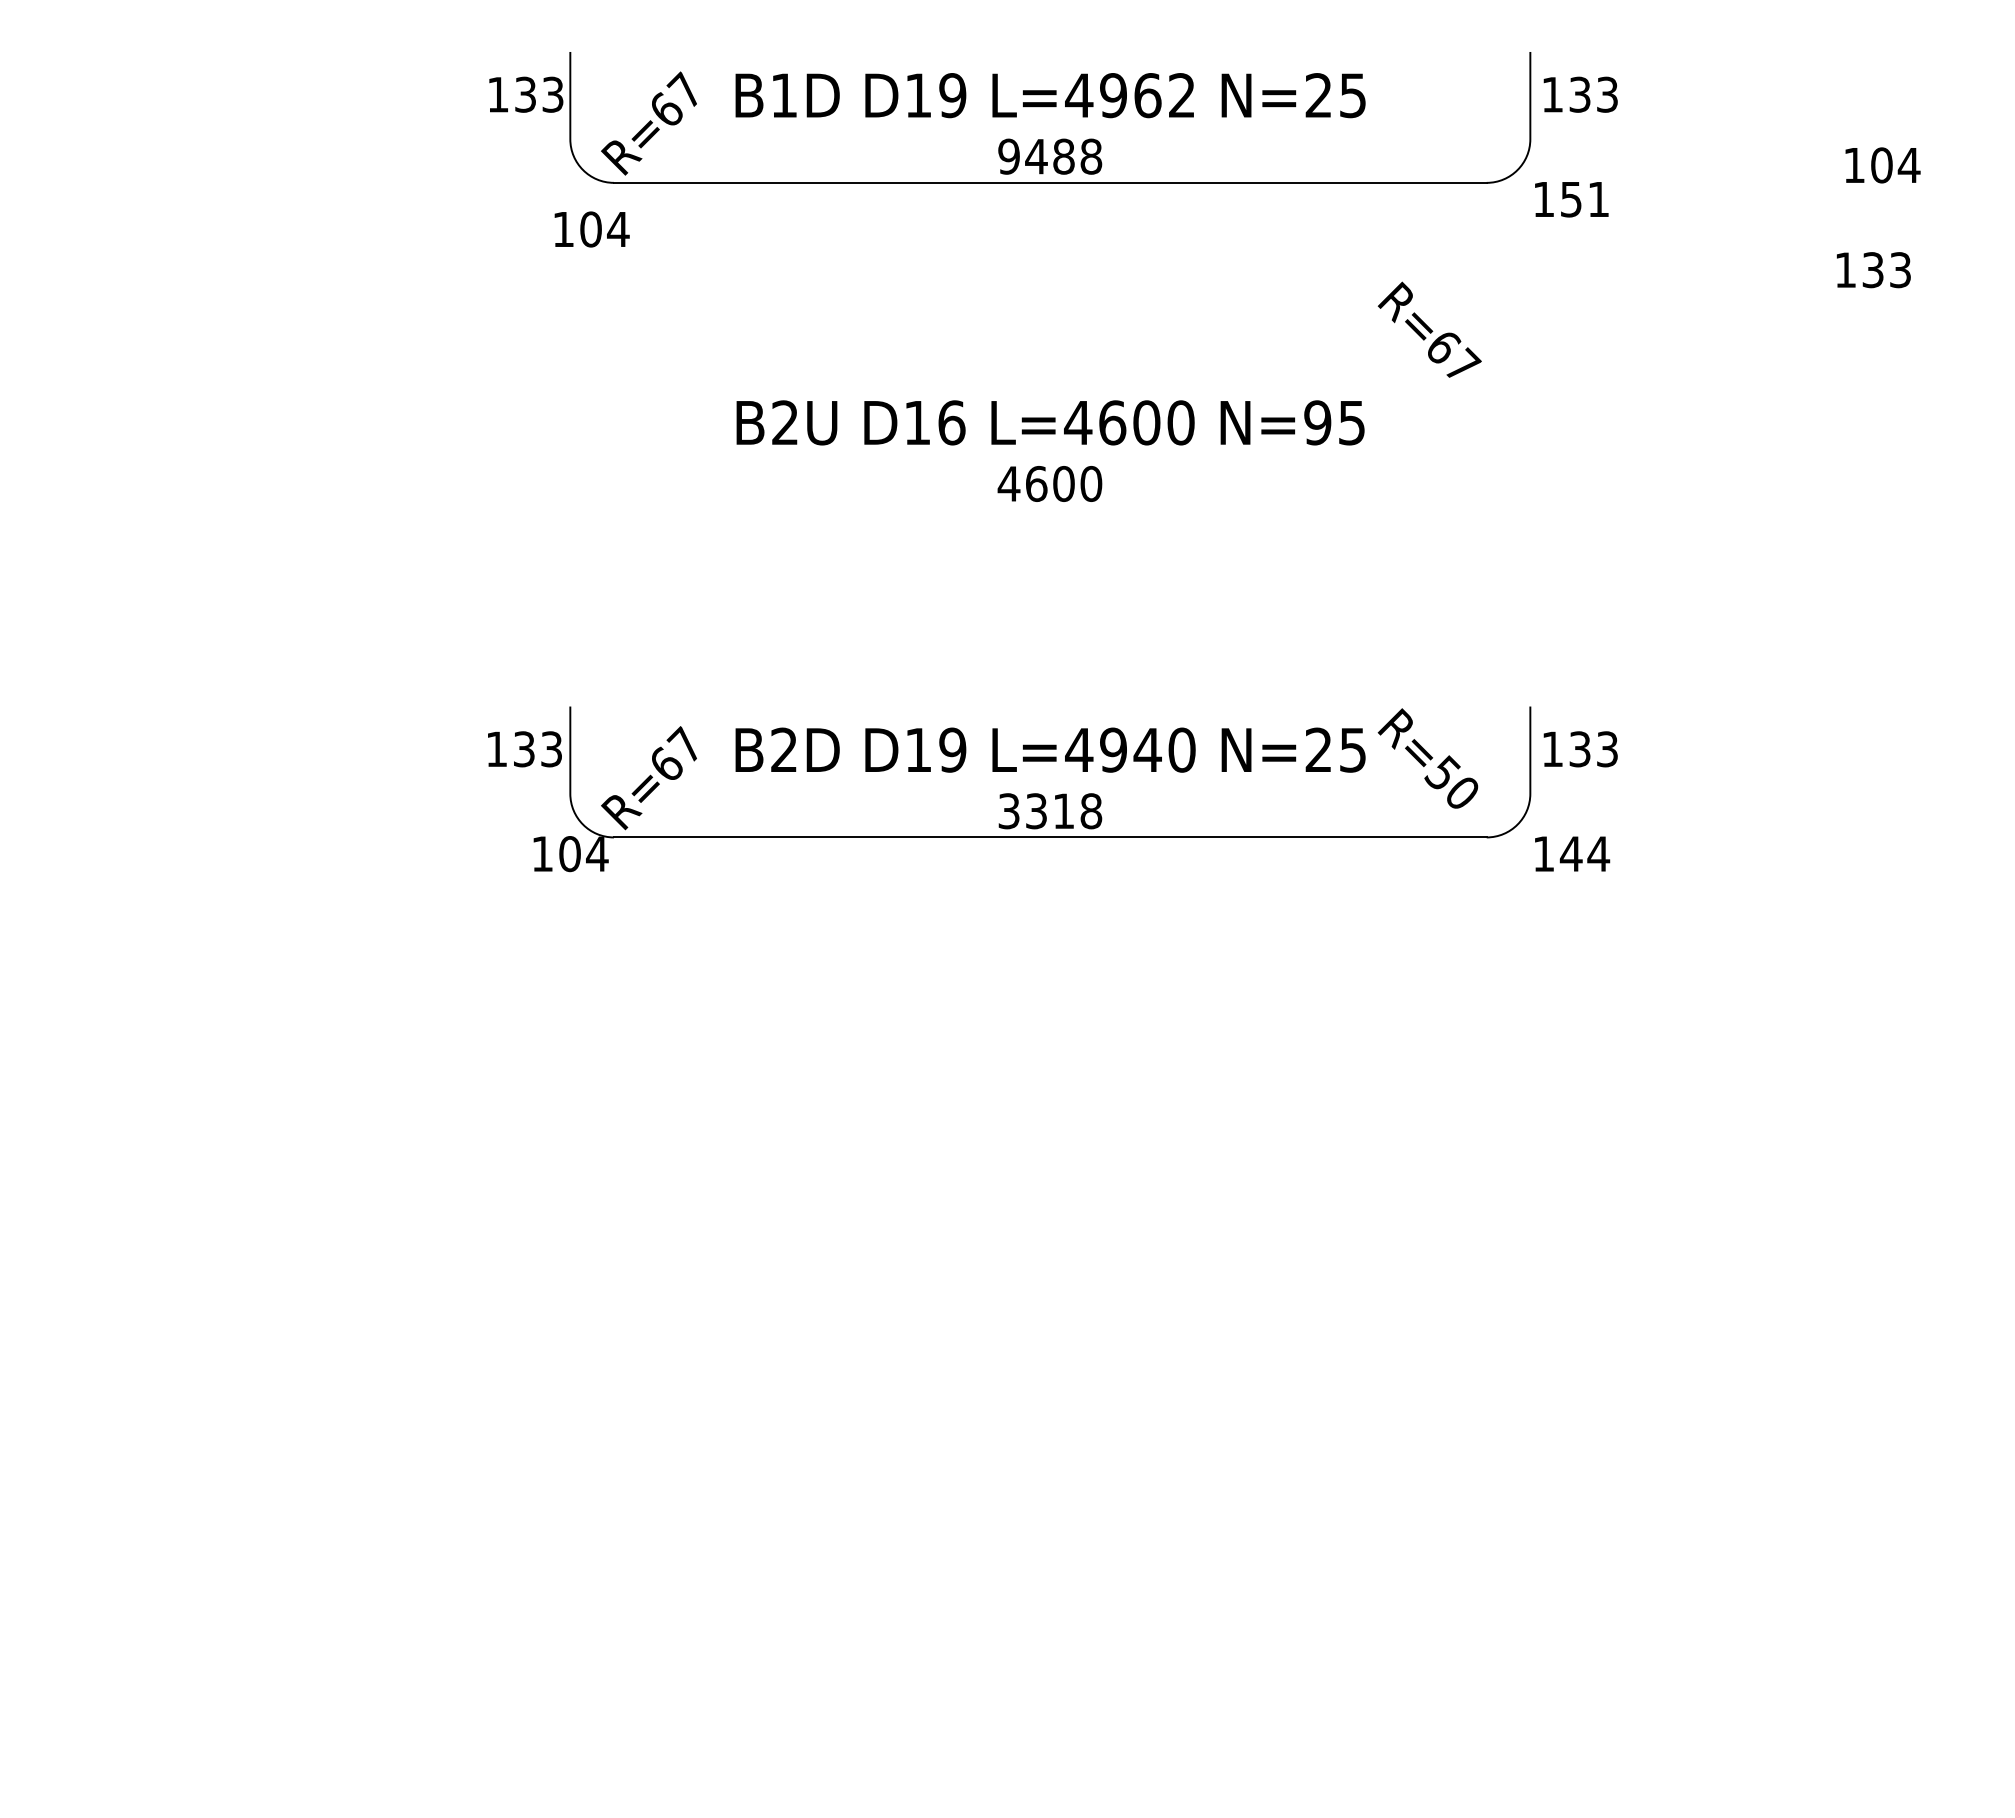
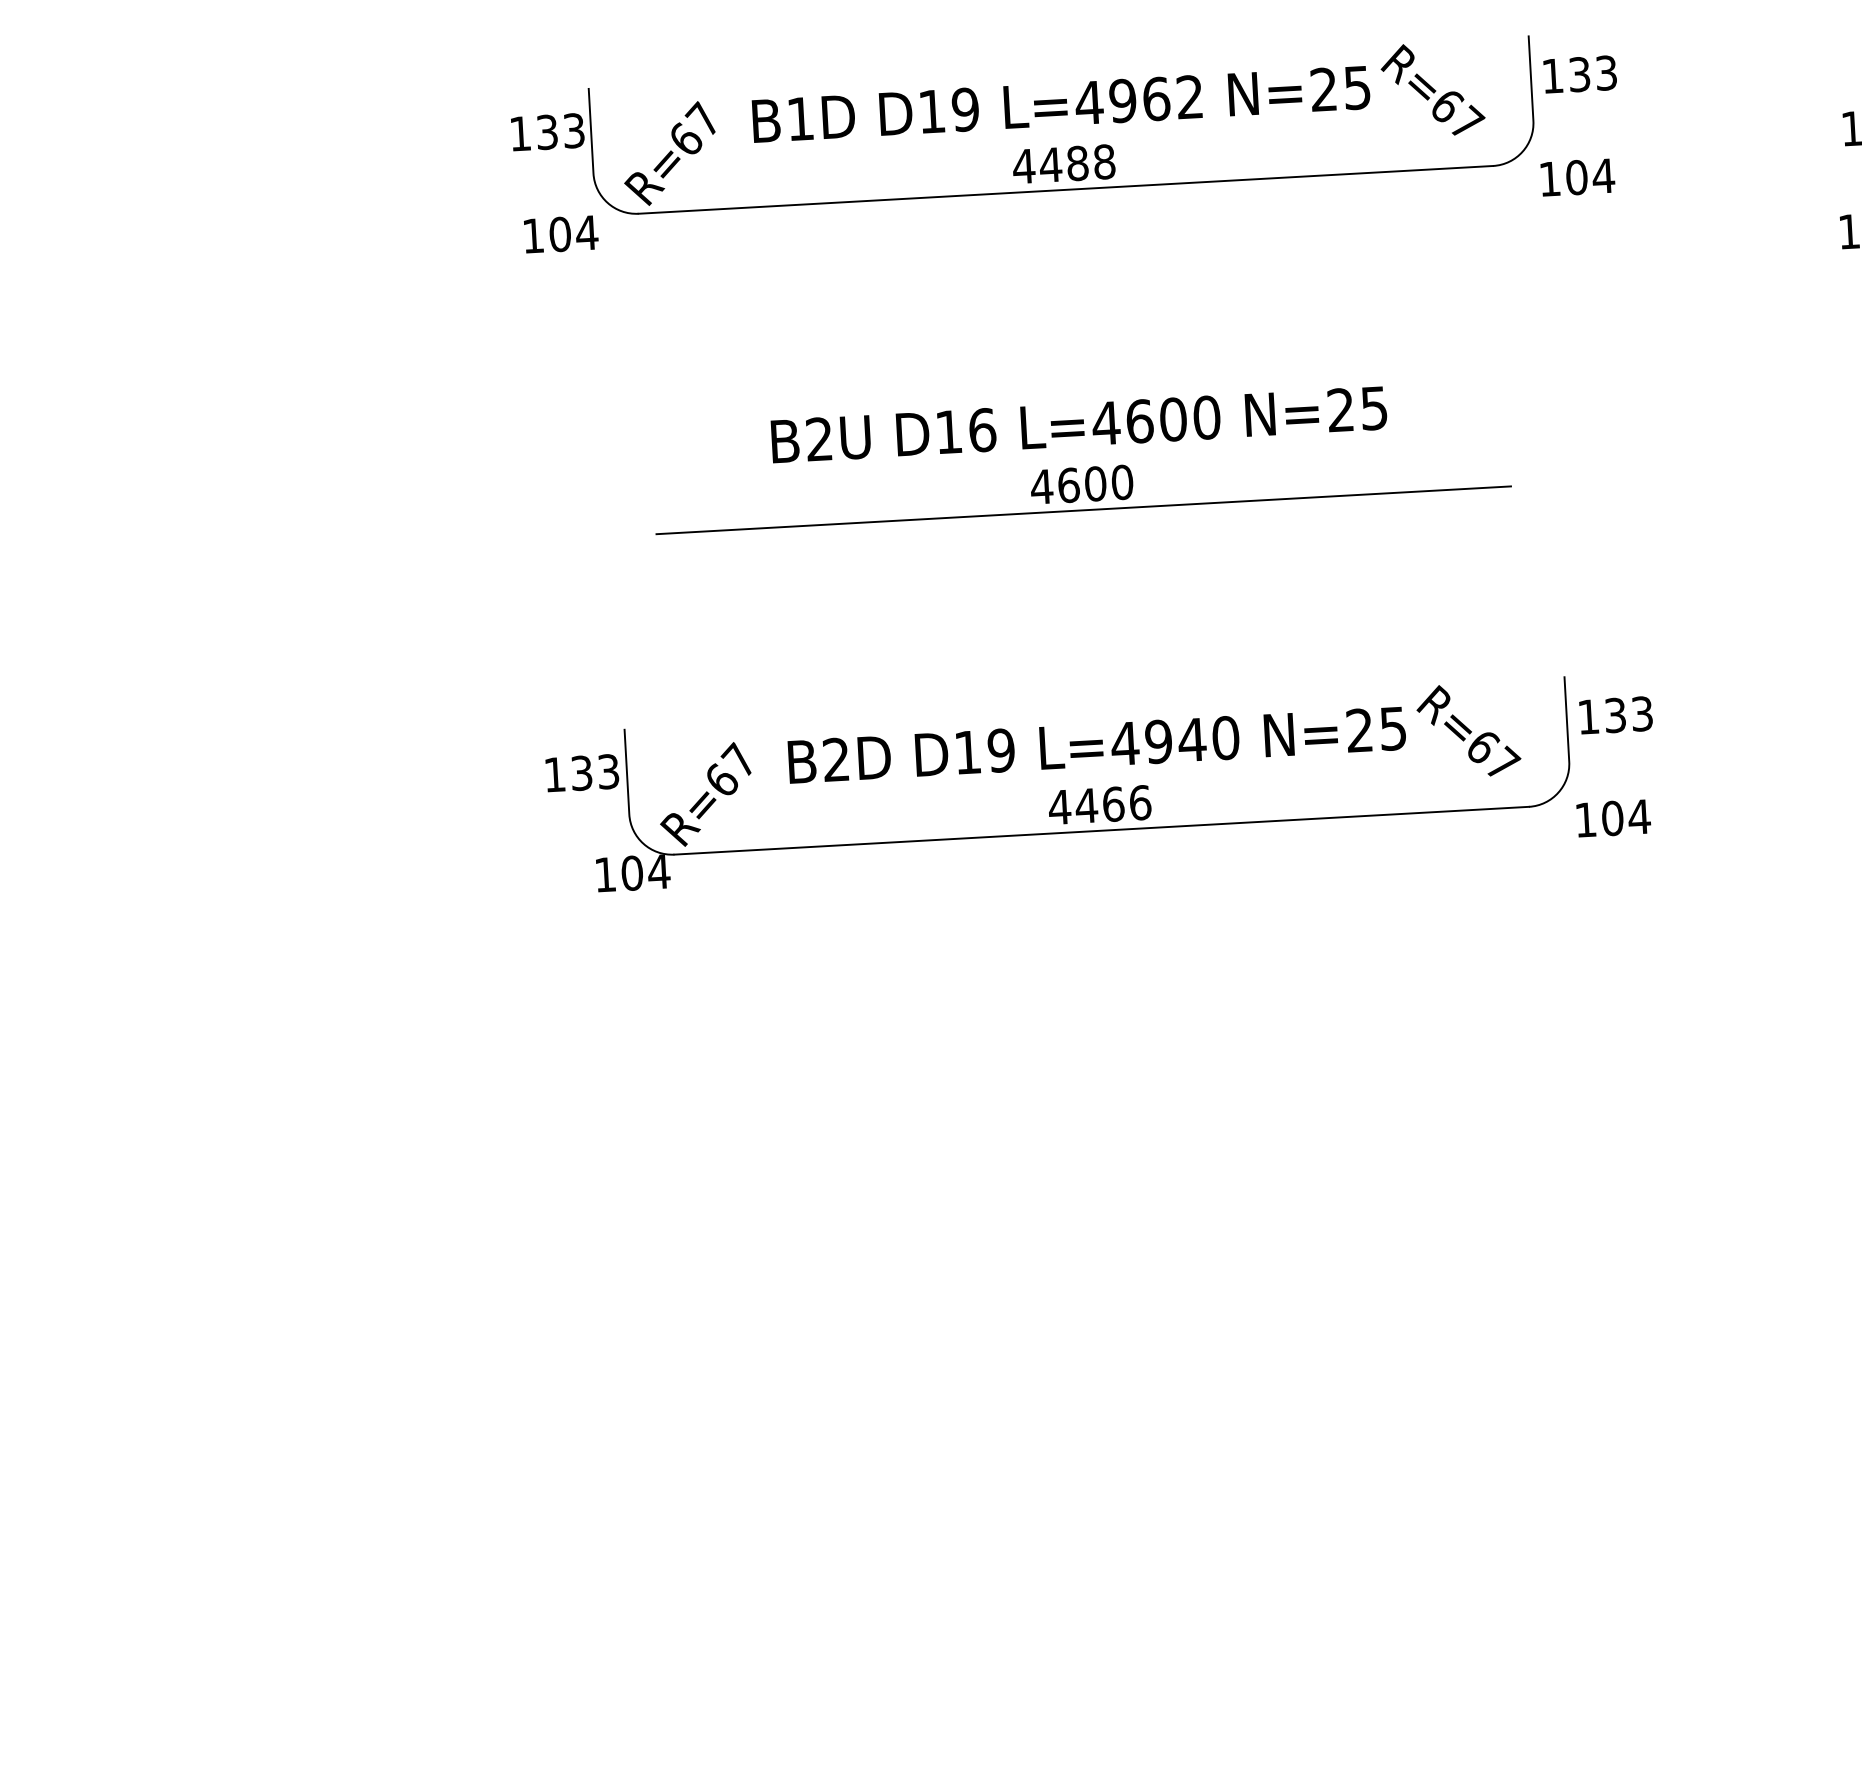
text: (1008, 156) -> (1023, 166), 9488 -> 4488
text: (1585, 199) -> (1590, 176), 151 -> 104
text: (591, 229) -> (560, 234), moved
text: (1429, 329) -> (1432, 89), moved
text: (1317, 422) -> (1340, 409), N=95 -> N=25
line: (1049, 510) -> (1082, 510), added
text: (1452, 781) -> (1492, 753), R=50 -> R=67
text: (1049, 811) -> (1099, 805), 3318 -> 4466
text: (1570, 854) -> (1611, 818), 144 -> 104

